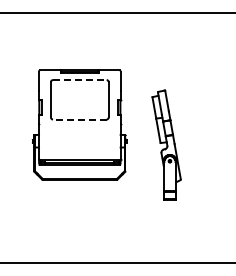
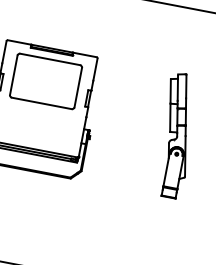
line: (79, 80) -> (49, 59), dashed -> solid
line: (79, 119) -> (41, 103), dashed -> solid
part: (166, 144) -> (176, 134), moved

